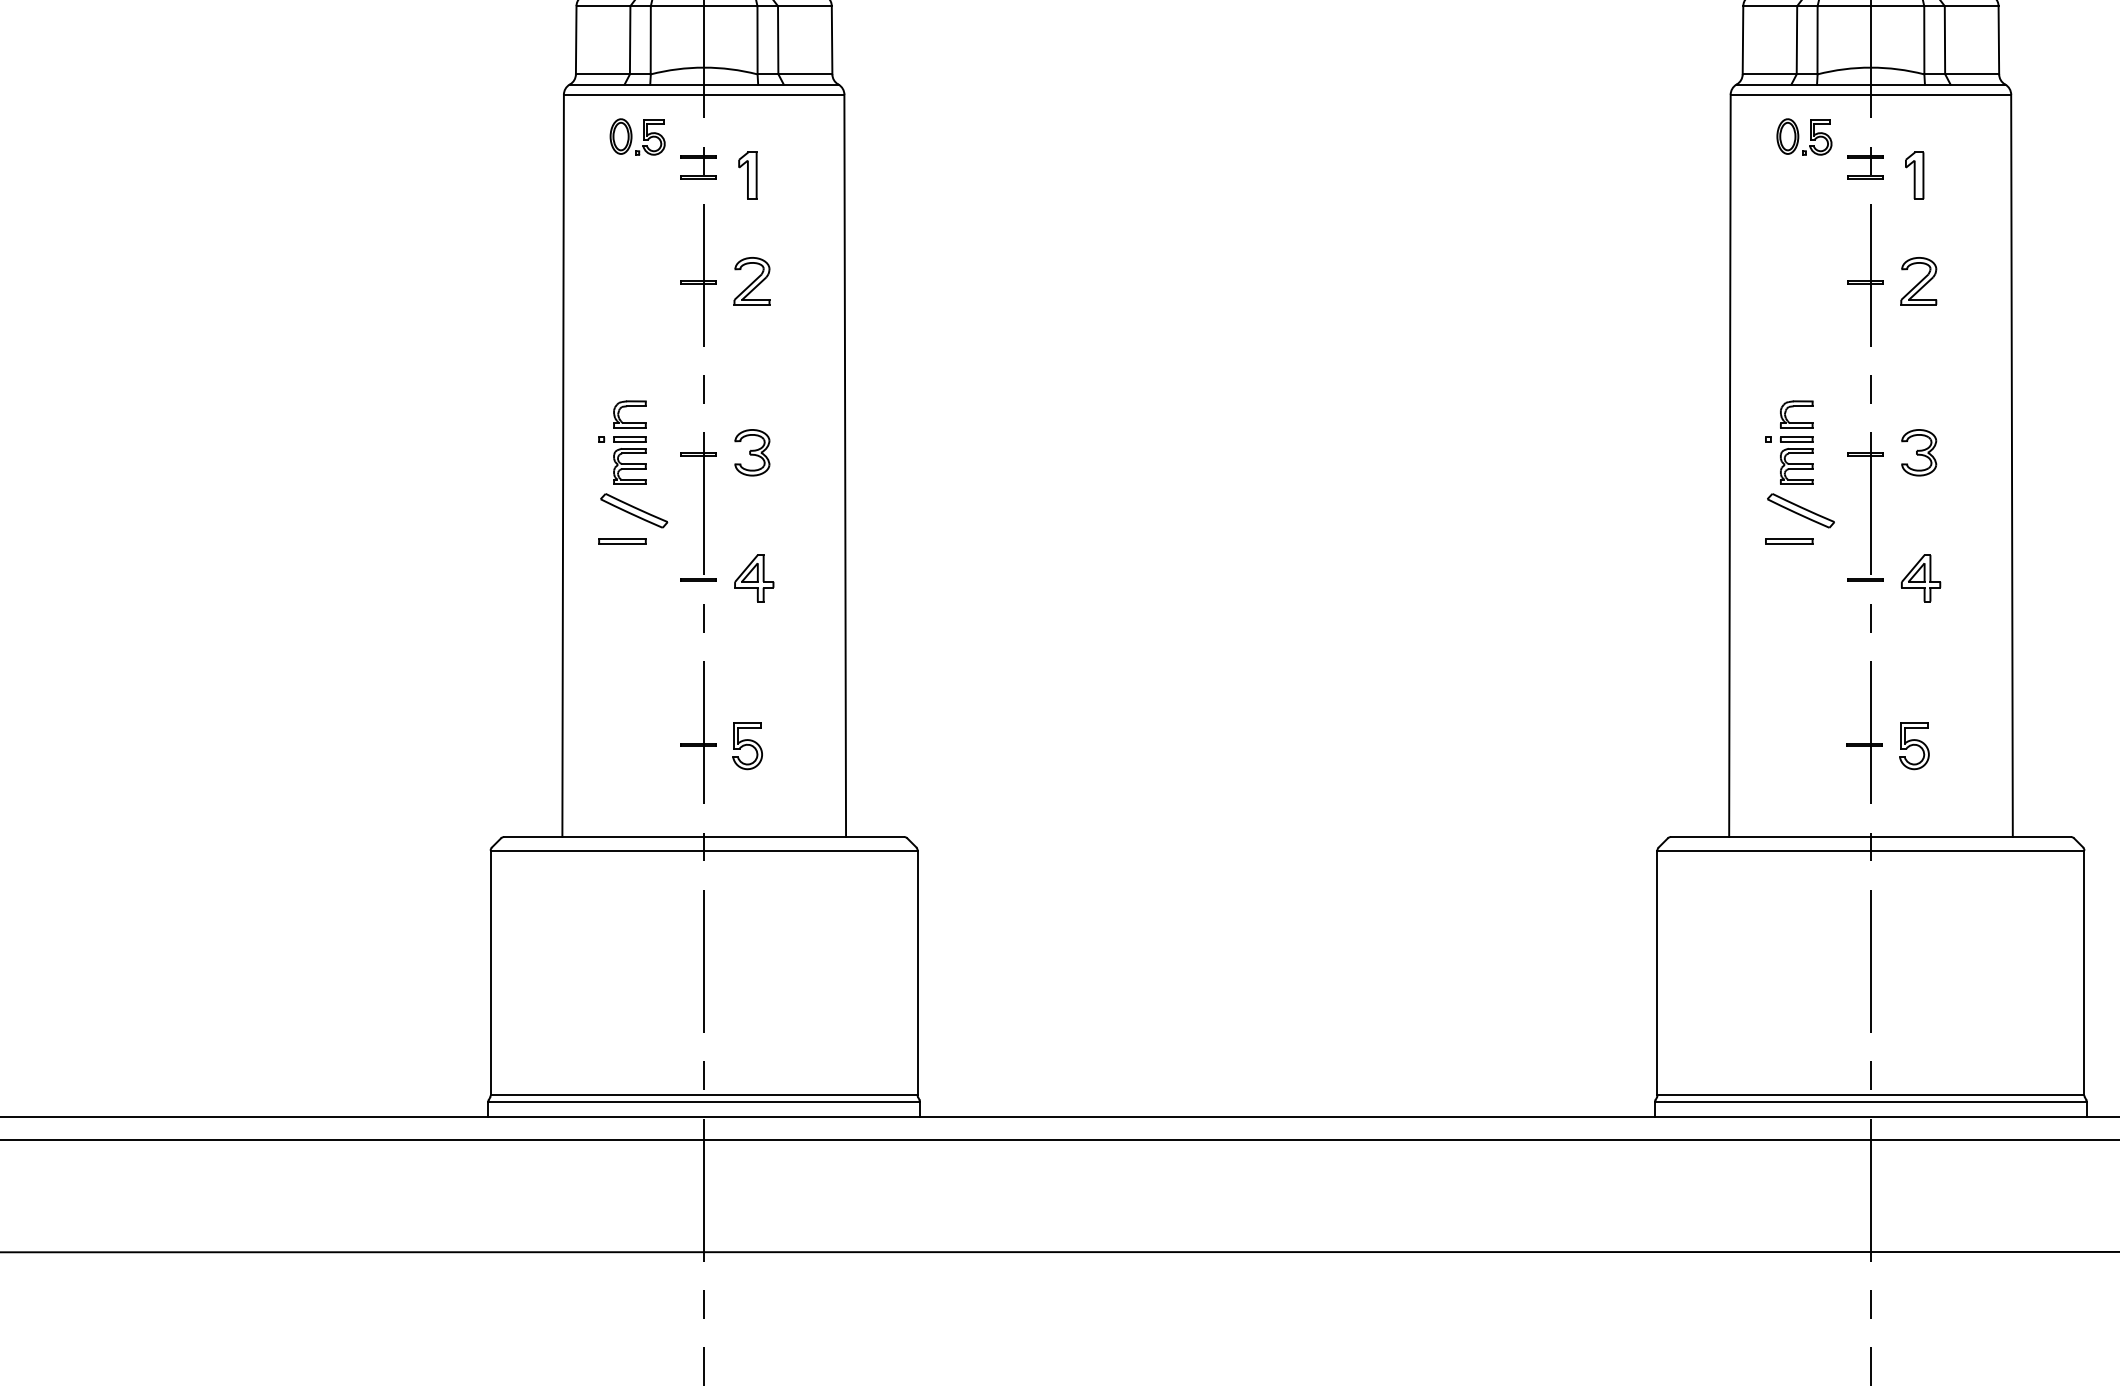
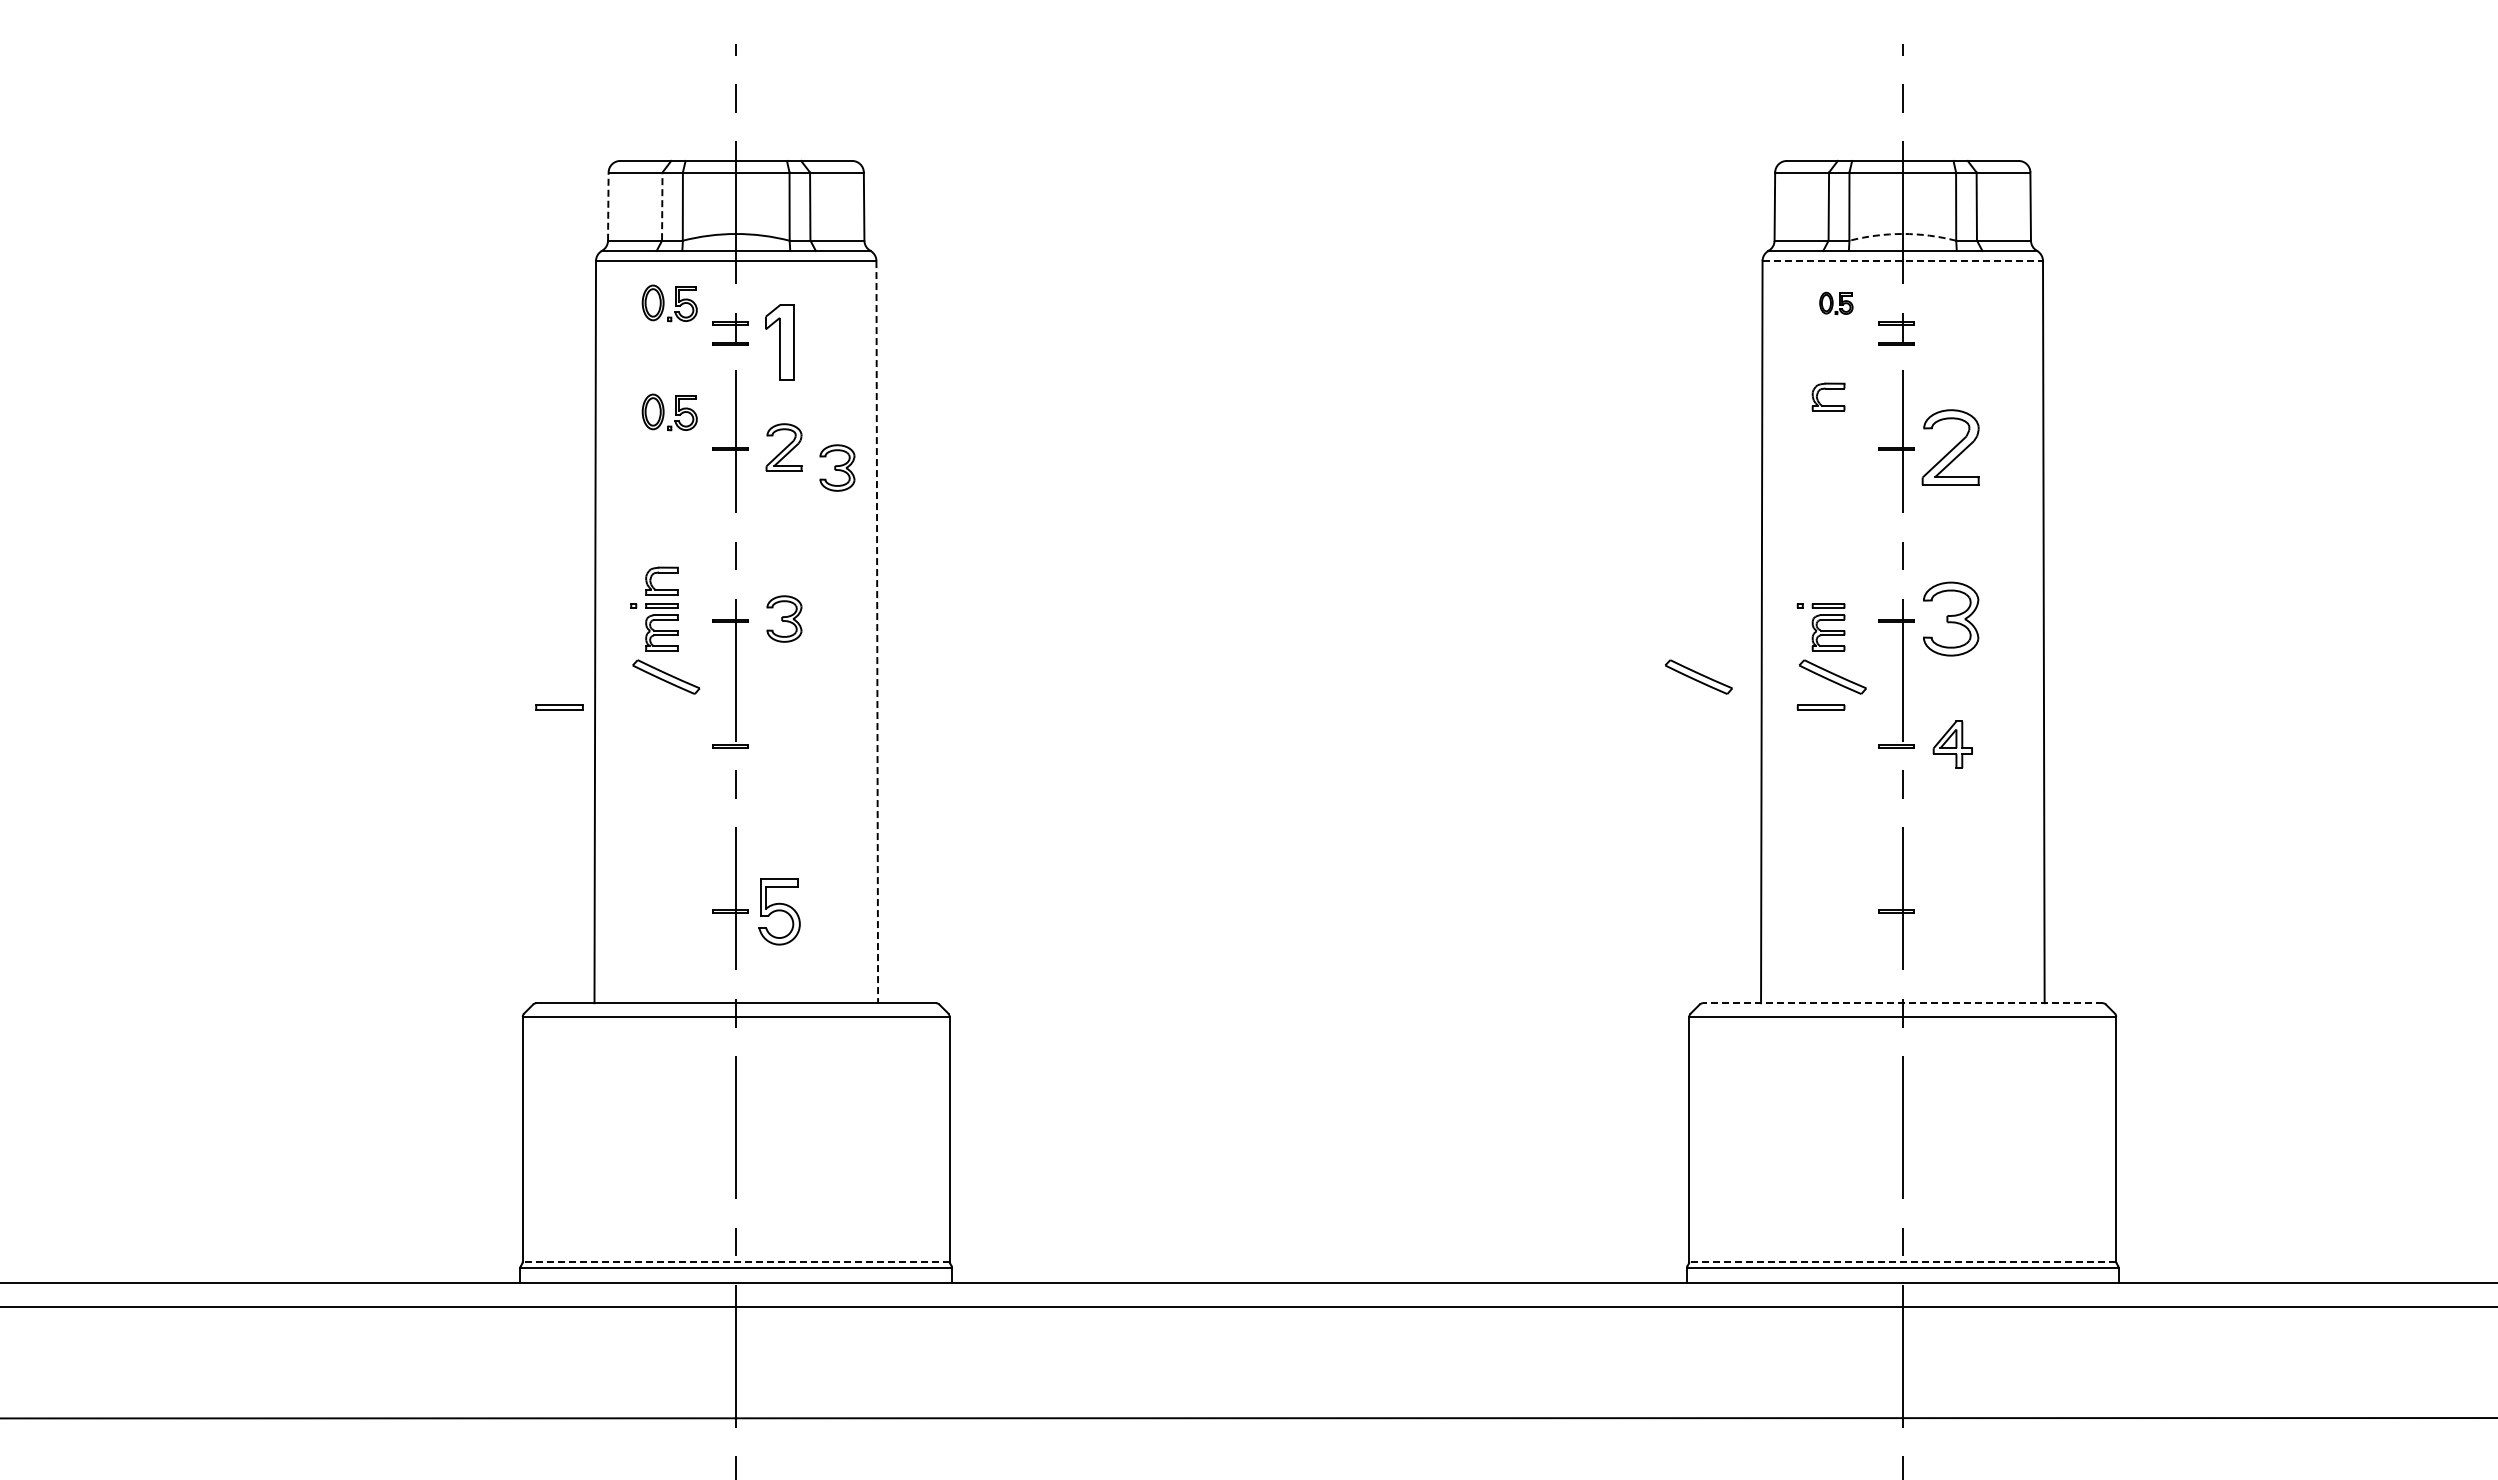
line: (576, 40) -> (608, 206), solid -> dashed
line: (630, 40) -> (662, 206), solid -> dashed
arc: (1870, 68) -> (1902, 234), solid -> dashed
line: (1871, 95) -> (1903, 261), solid -> dashed
part: (1804, 137) -> (1836, 303), size x0.6
part: (747, 175) -> (779, 341), size x1.6
part: (1914, 175) -> (1946, 341), removed
part: (637, 246) -> (669, 412), added
part: (1918, 281) -> (1950, 447), size x1.6
part: (805, 301) -> (837, 467), added
part: (1796, 407) -> (1828, 389), moved
part: (1918, 452) -> (1950, 618), size x1.6
line: (845, 466) -> (877, 632), solid -> dashed
part: (1666, 510) -> (1698, 676), added
part: (622, 541) -> (559, 707), moved
part: (754, 578) -> (786, 744), removed
part: (747, 746) -> (779, 912), size x1.4
part: (1914, 746) -> (1946, 912), removed
line: (1870, 837) -> (1902, 1003), solid -> dashed
line: (703, 1095) -> (735, 1261), solid -> dashed
line: (1870, 1095) -> (1902, 1261), solid -> dashed

